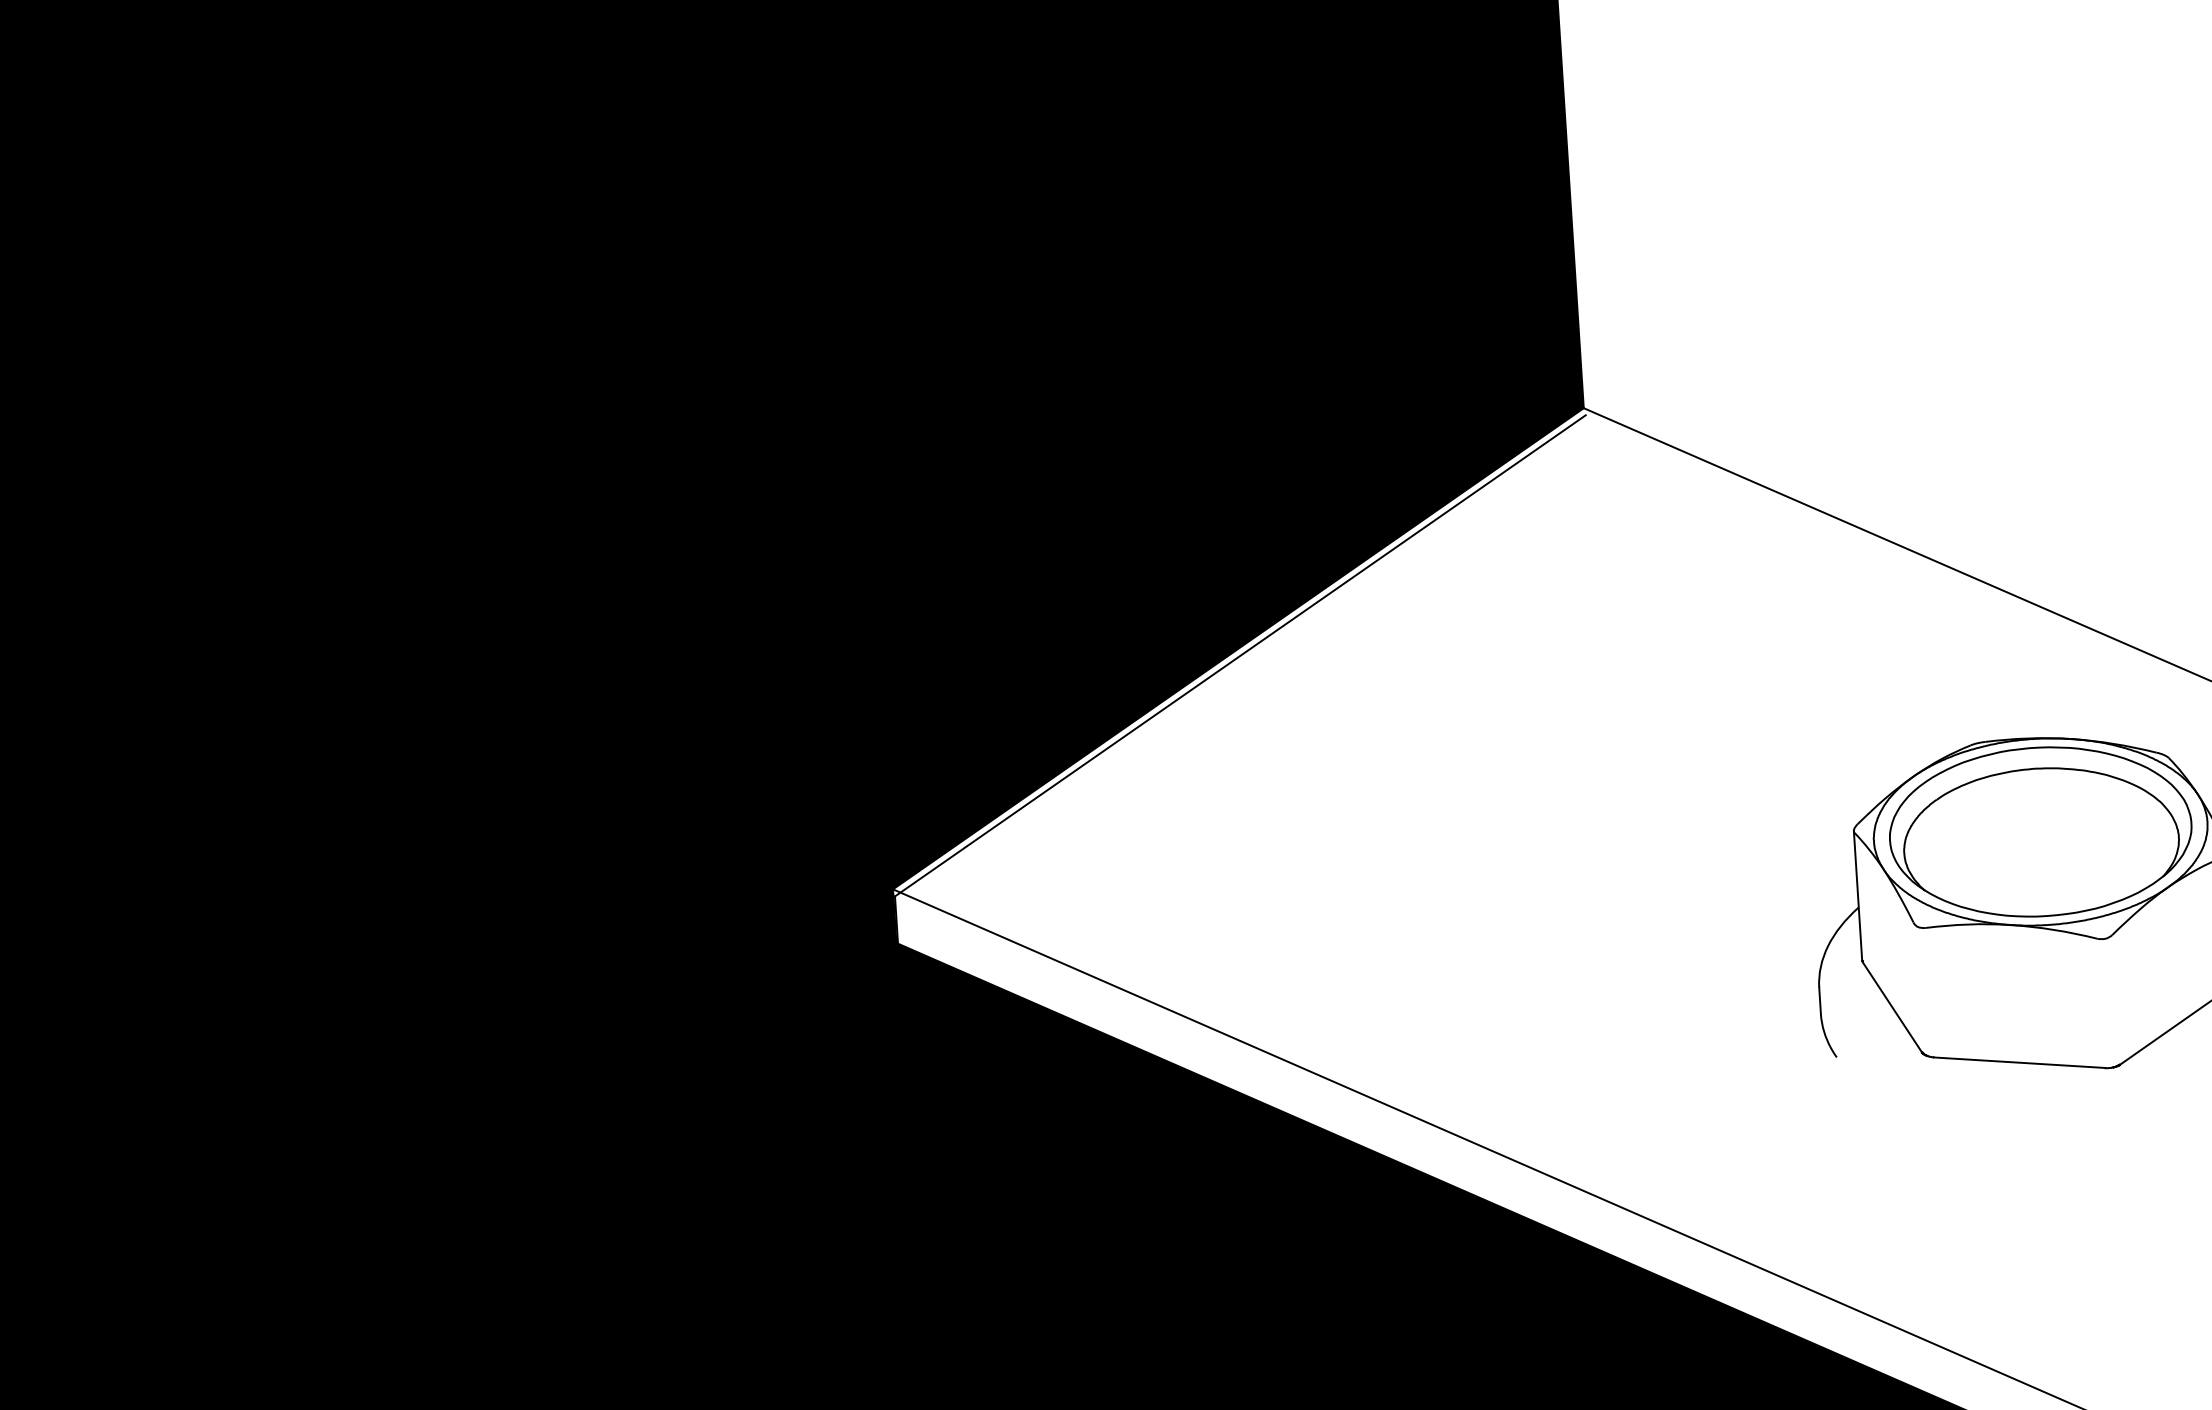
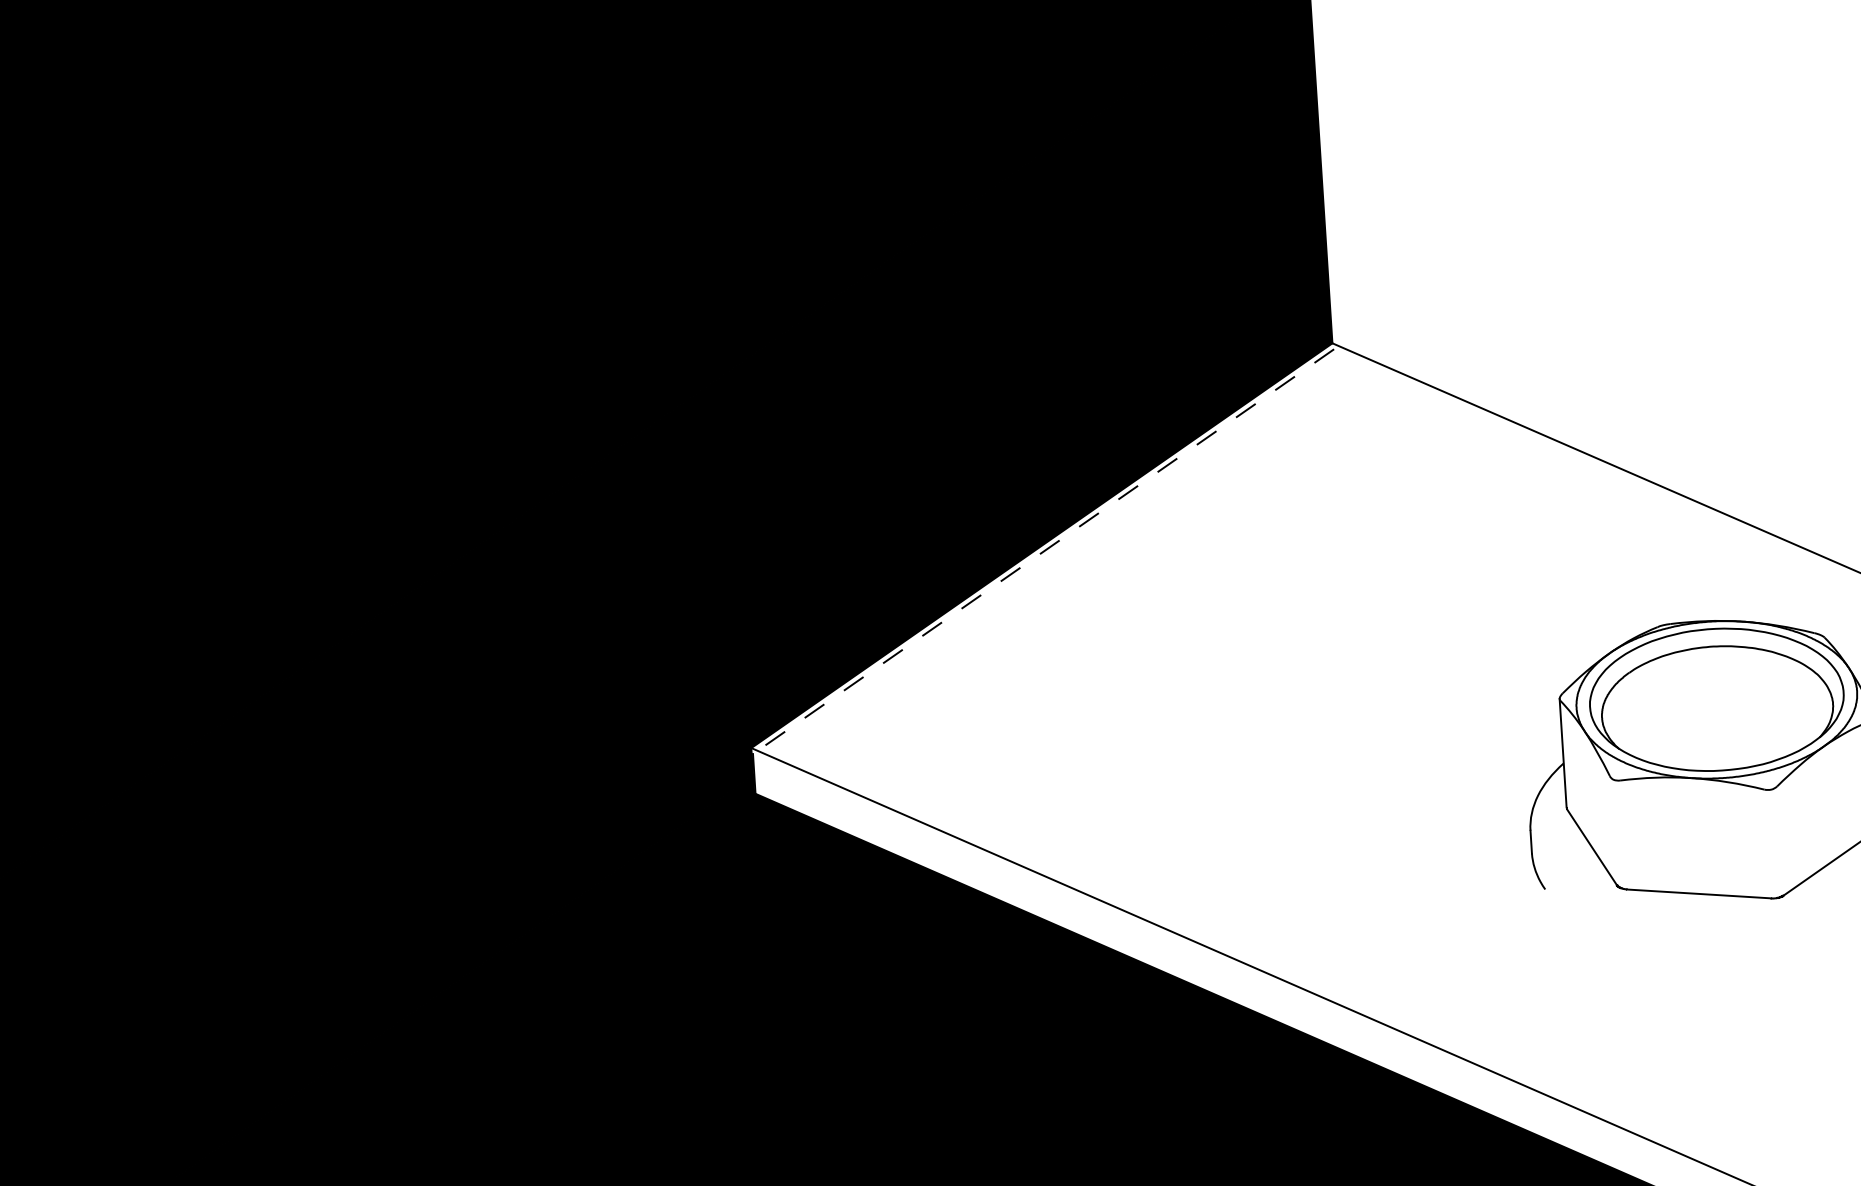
line: (1240, 655) -> (1043, 551), solid -> dashed

